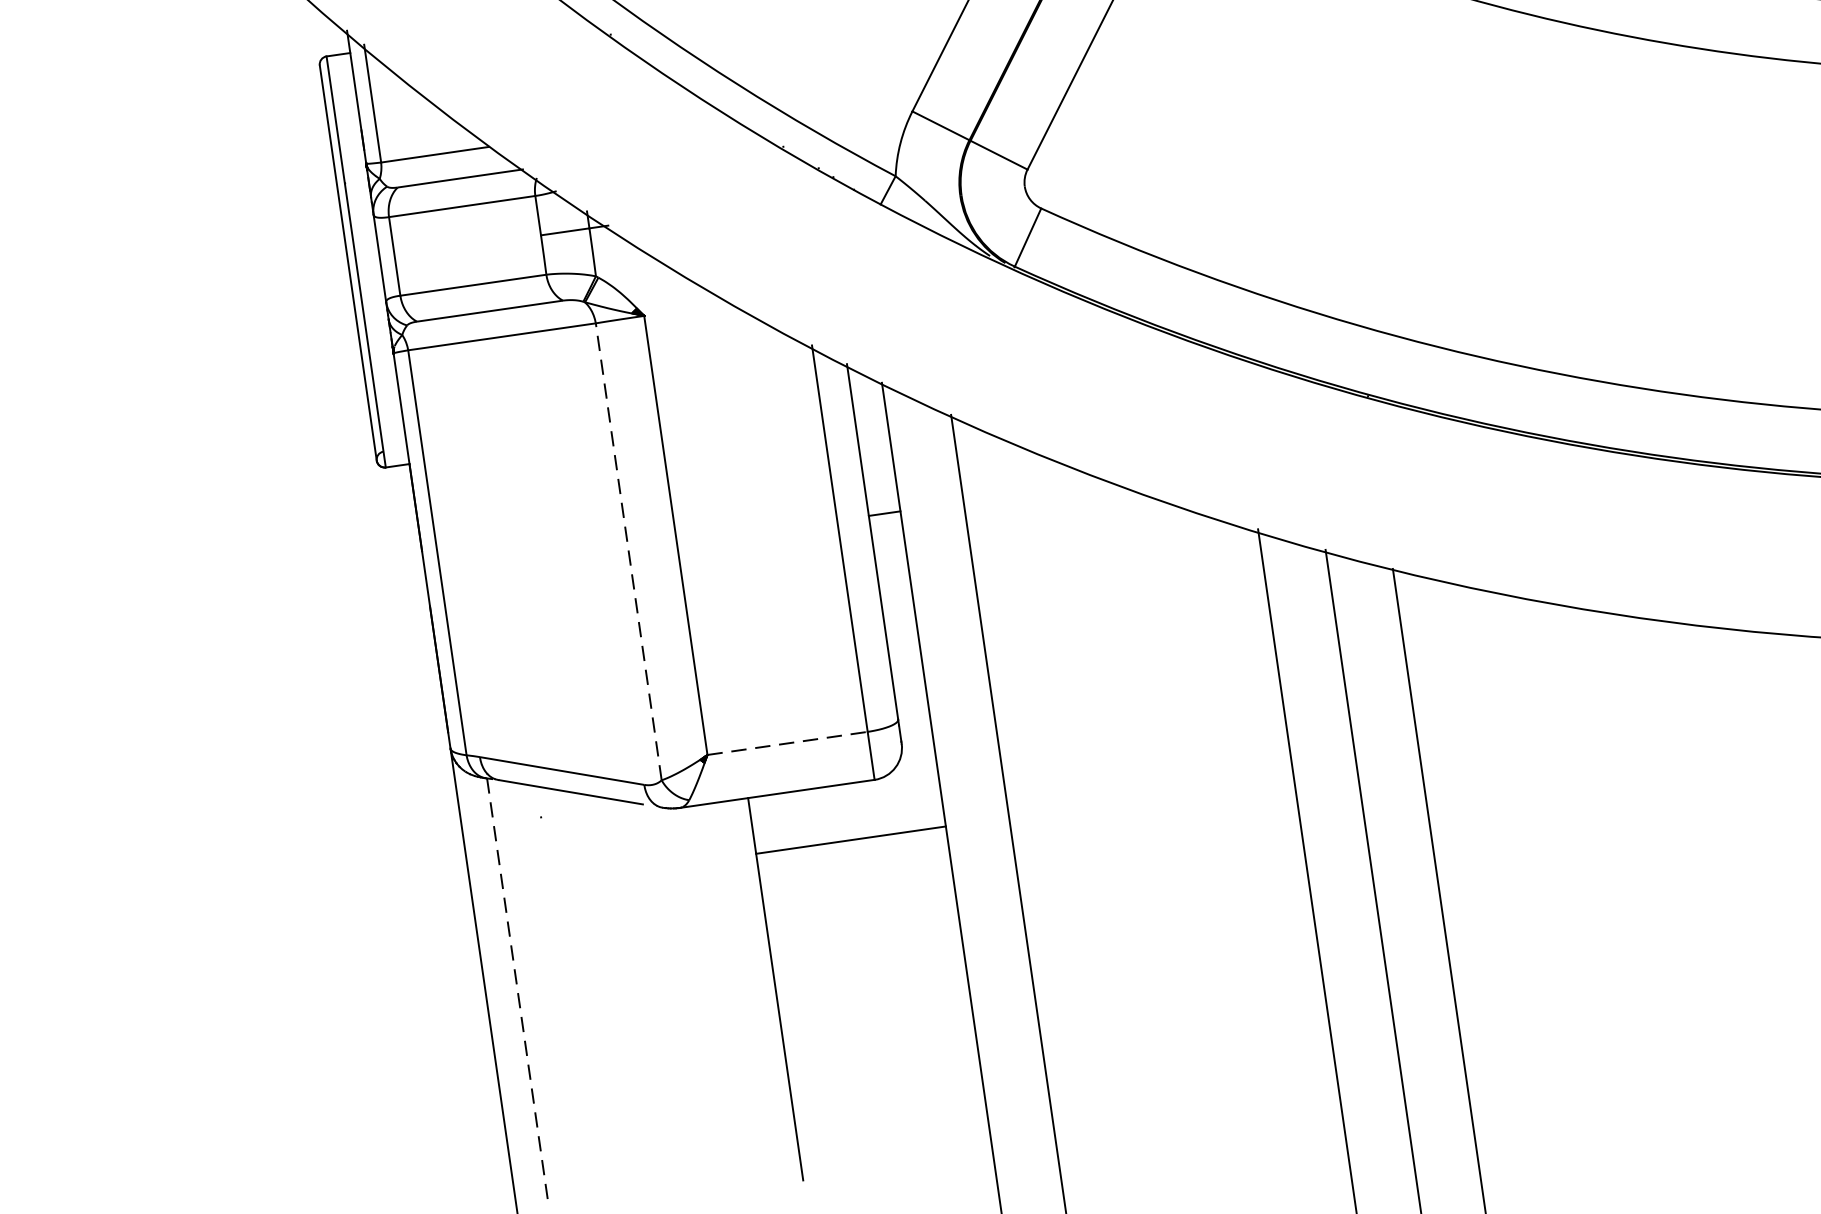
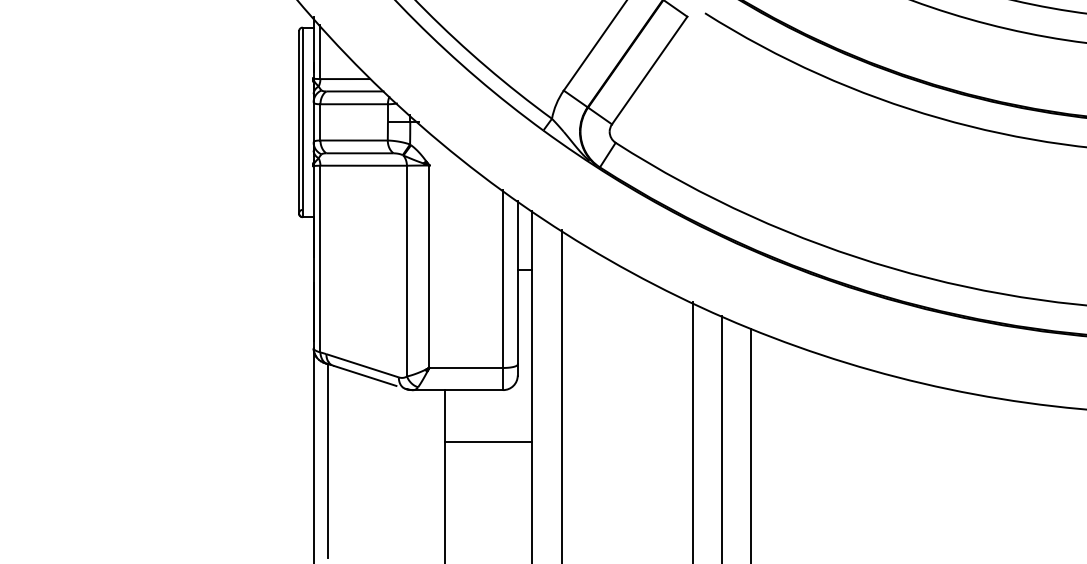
line: (627, 550) -> (406, 270), dashed -> solid
line: (787, 742) -> (466, 367), dashed -> solid
line: (850, 839) -> (488, 441), moved
line: (518, 989) -> (328, 461), dashed -> solid

